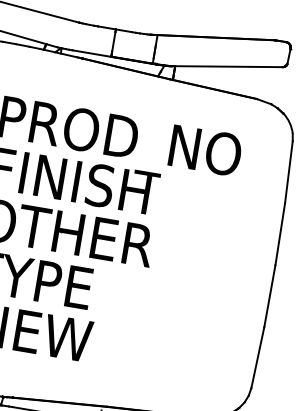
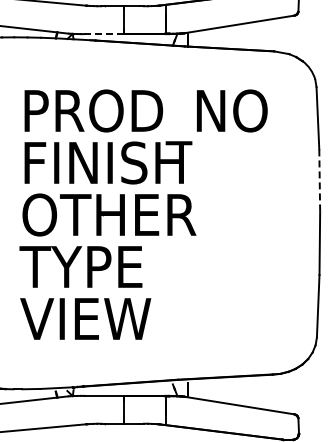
line: (91, 53) -> (103, 34), solid -> dashed
line: (279, 234) -> (319, 181), solid -> dashed

